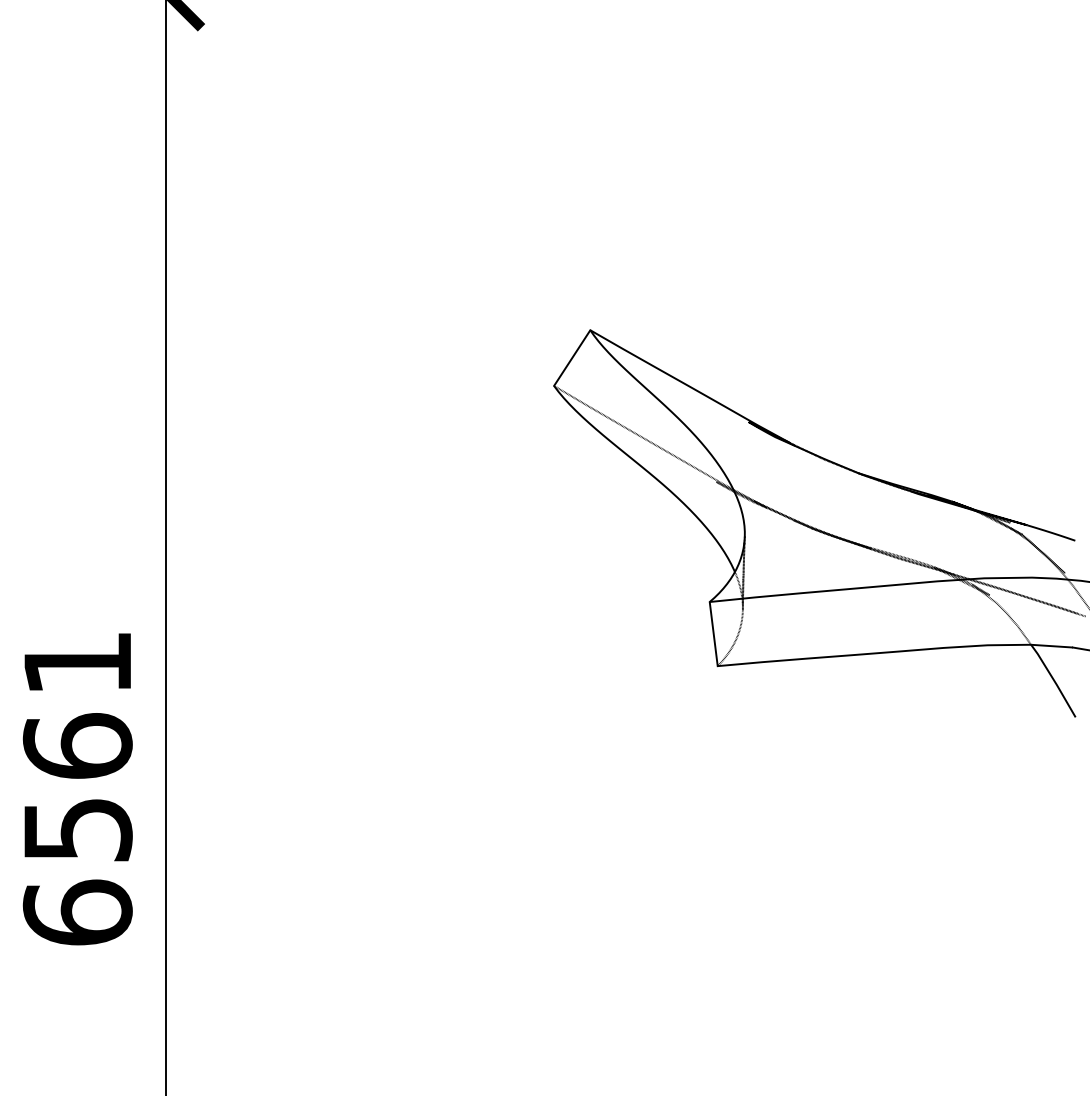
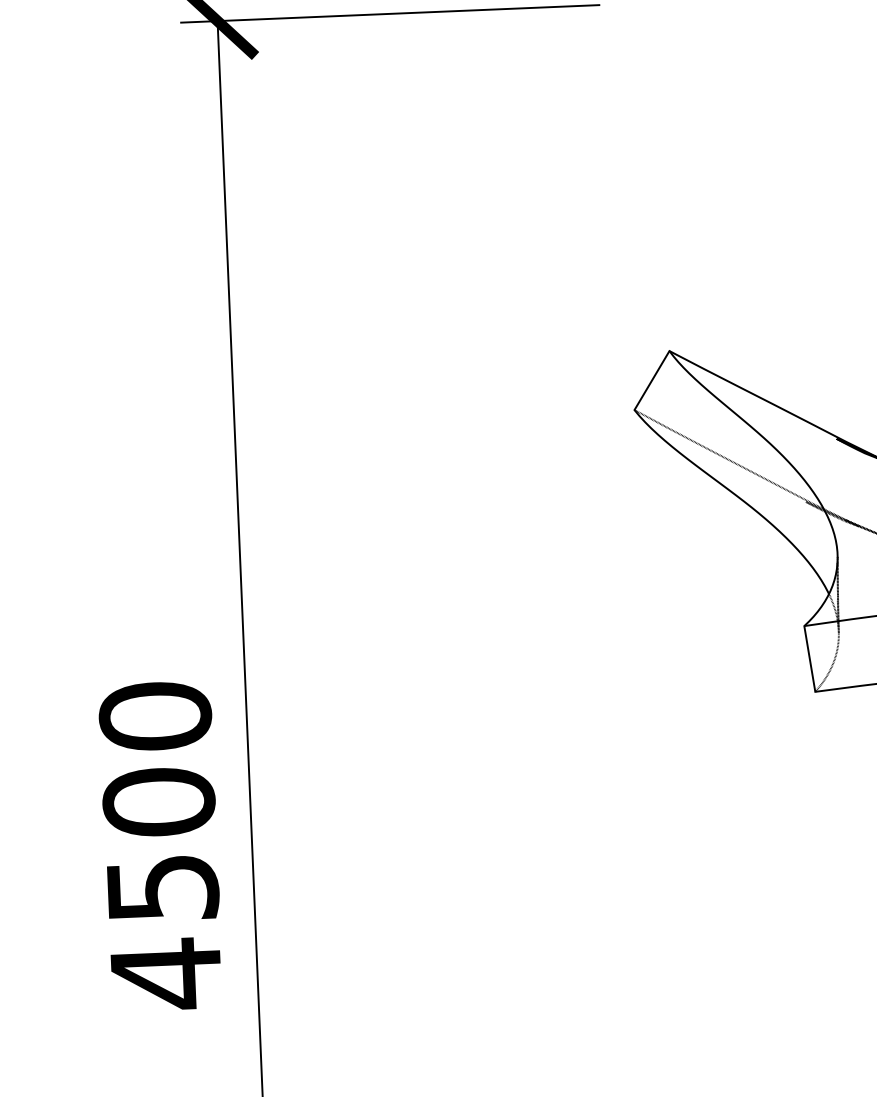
text: (77, 789) -> (160, 846), 6561 -> 4500

